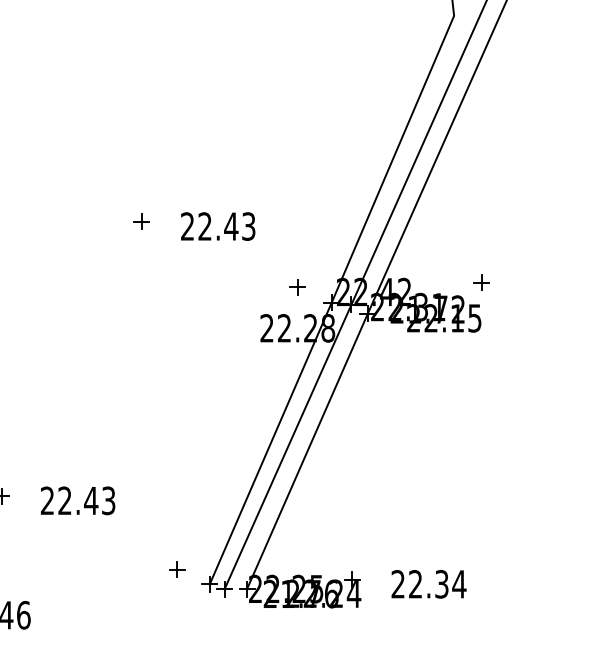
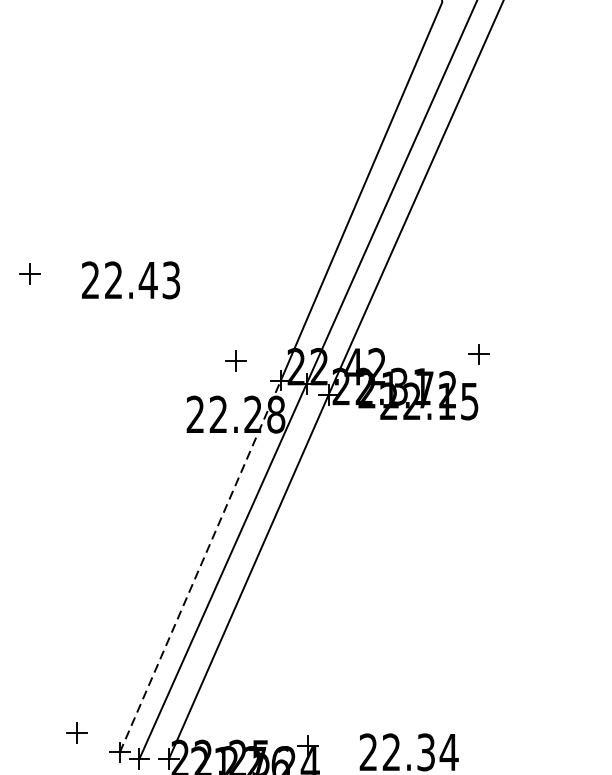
line: (270, 443) -> (200, 566), solid -> dashed

